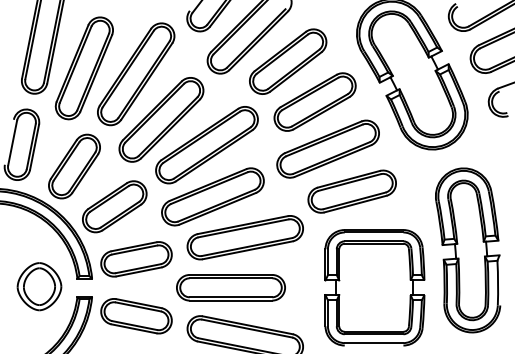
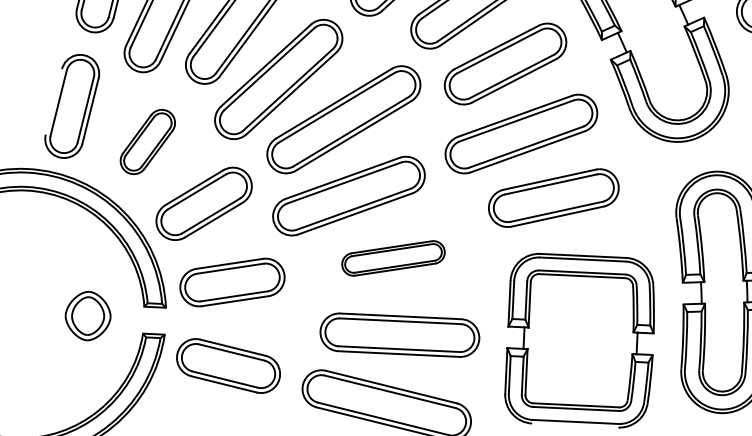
part: (74, 166) -> (147, 141), size x0.7
part: (244, 237) -> (392, 257), size x0.6
part: (39, 286) -> (88, 315), size x0.7
part: (230, 287) -> (399, 334), moved

